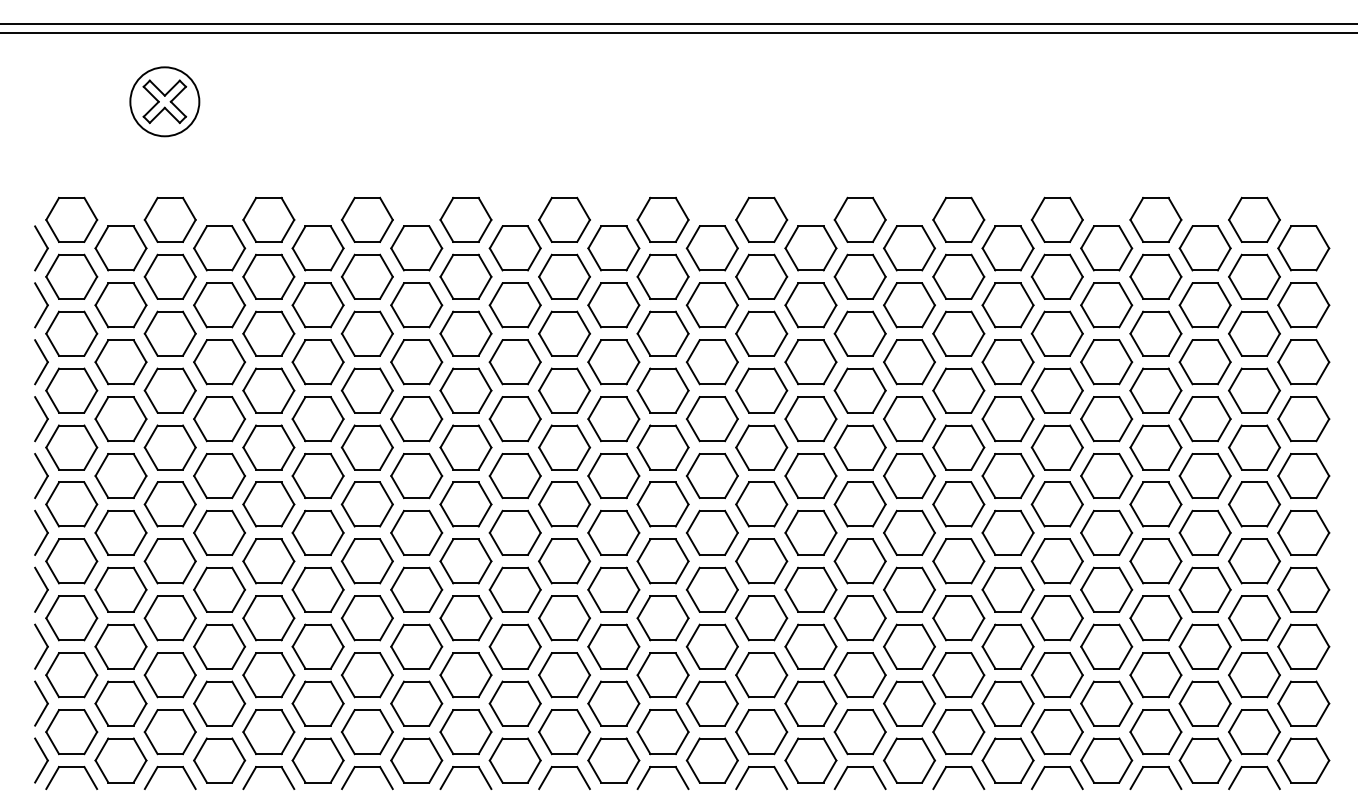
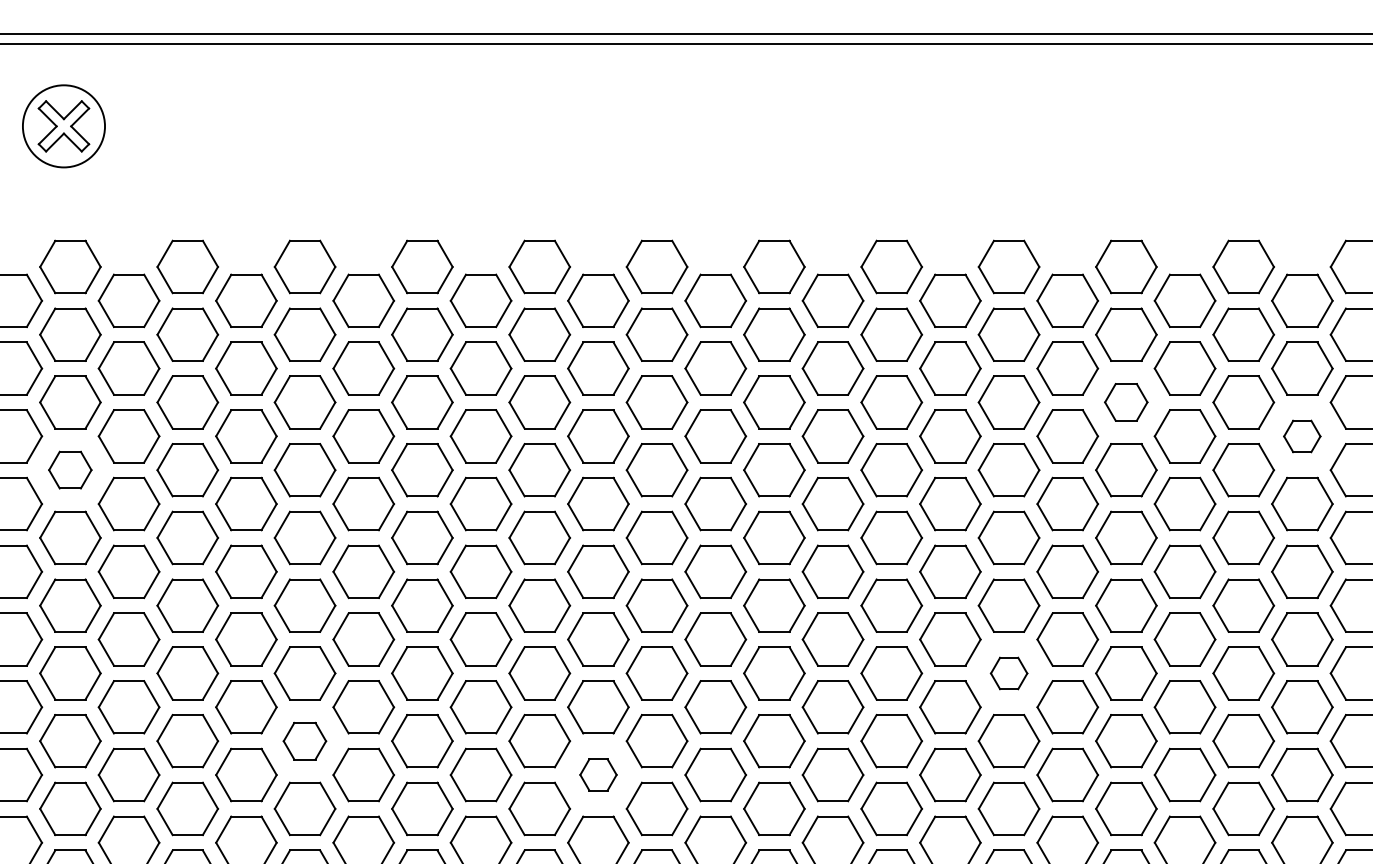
part: (1056, 333) -> (1125, 402), size x0.7
part: (1204, 362) -> (1301, 436), size x0.6
part: (169, 390) -> (69, 470), size x0.7
part: (958, 561) -> (1008, 673), size x0.6
part: (366, 618) -> (304, 741), size x0.7
part: (613, 646) -> (598, 774), size x0.6

